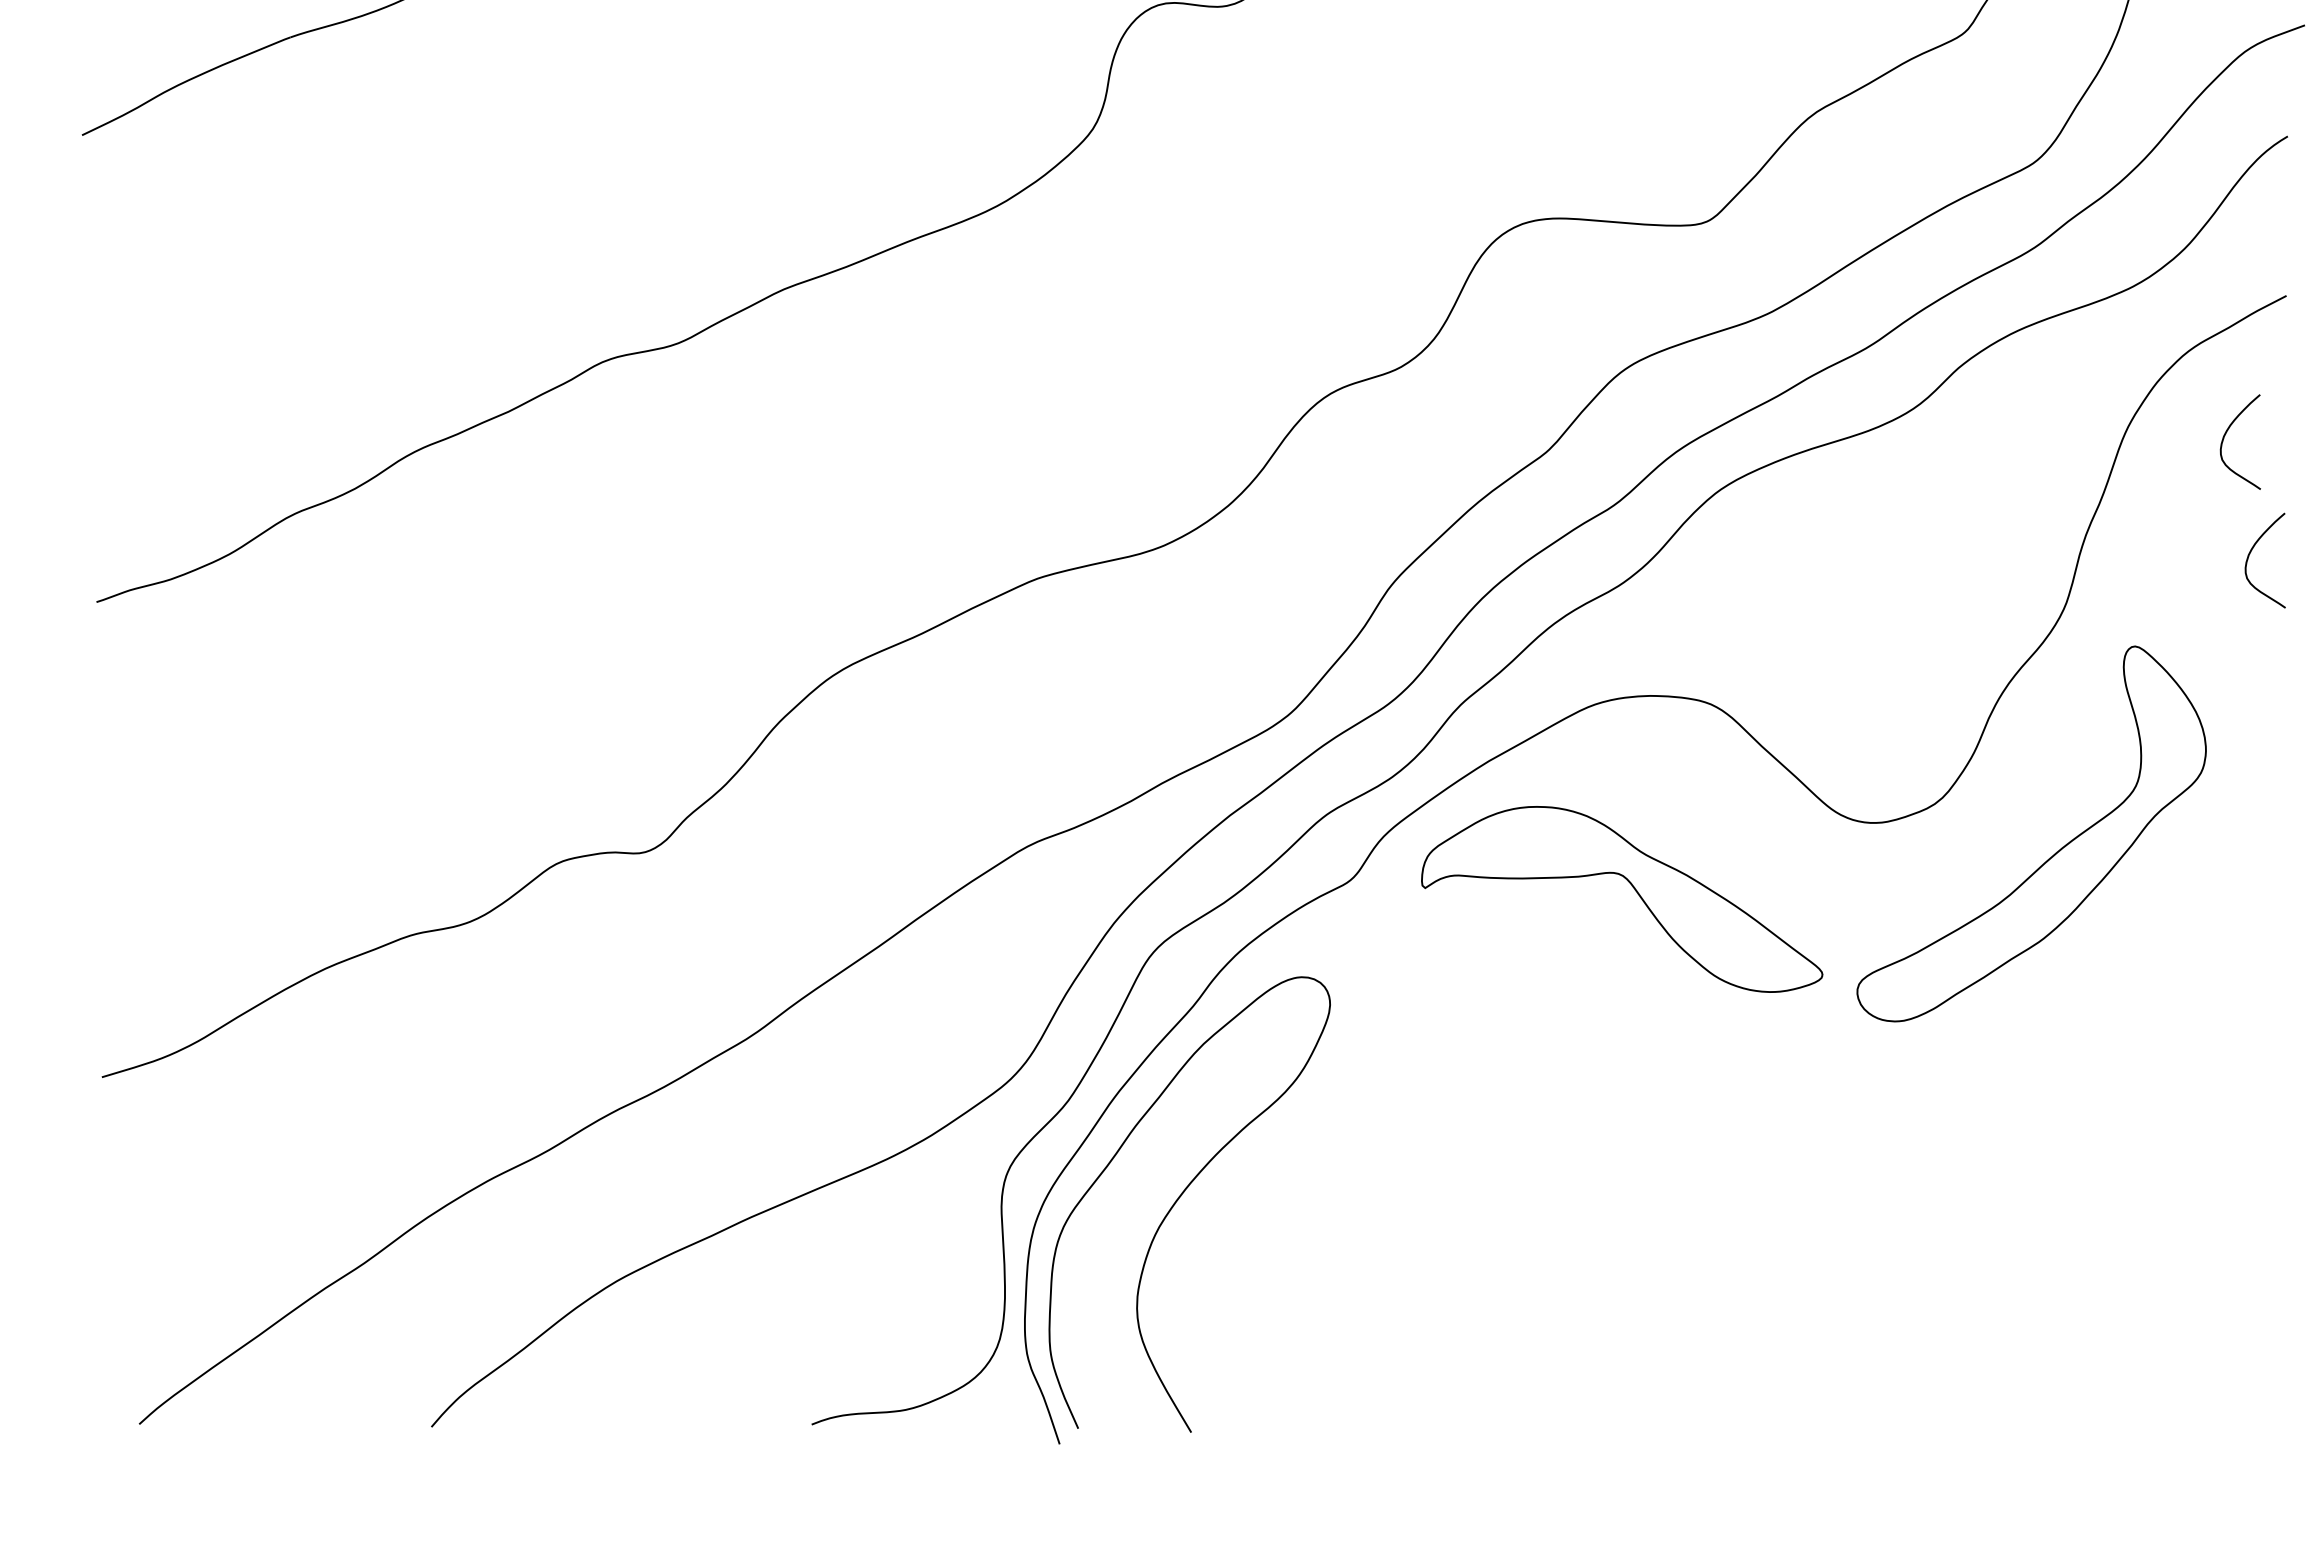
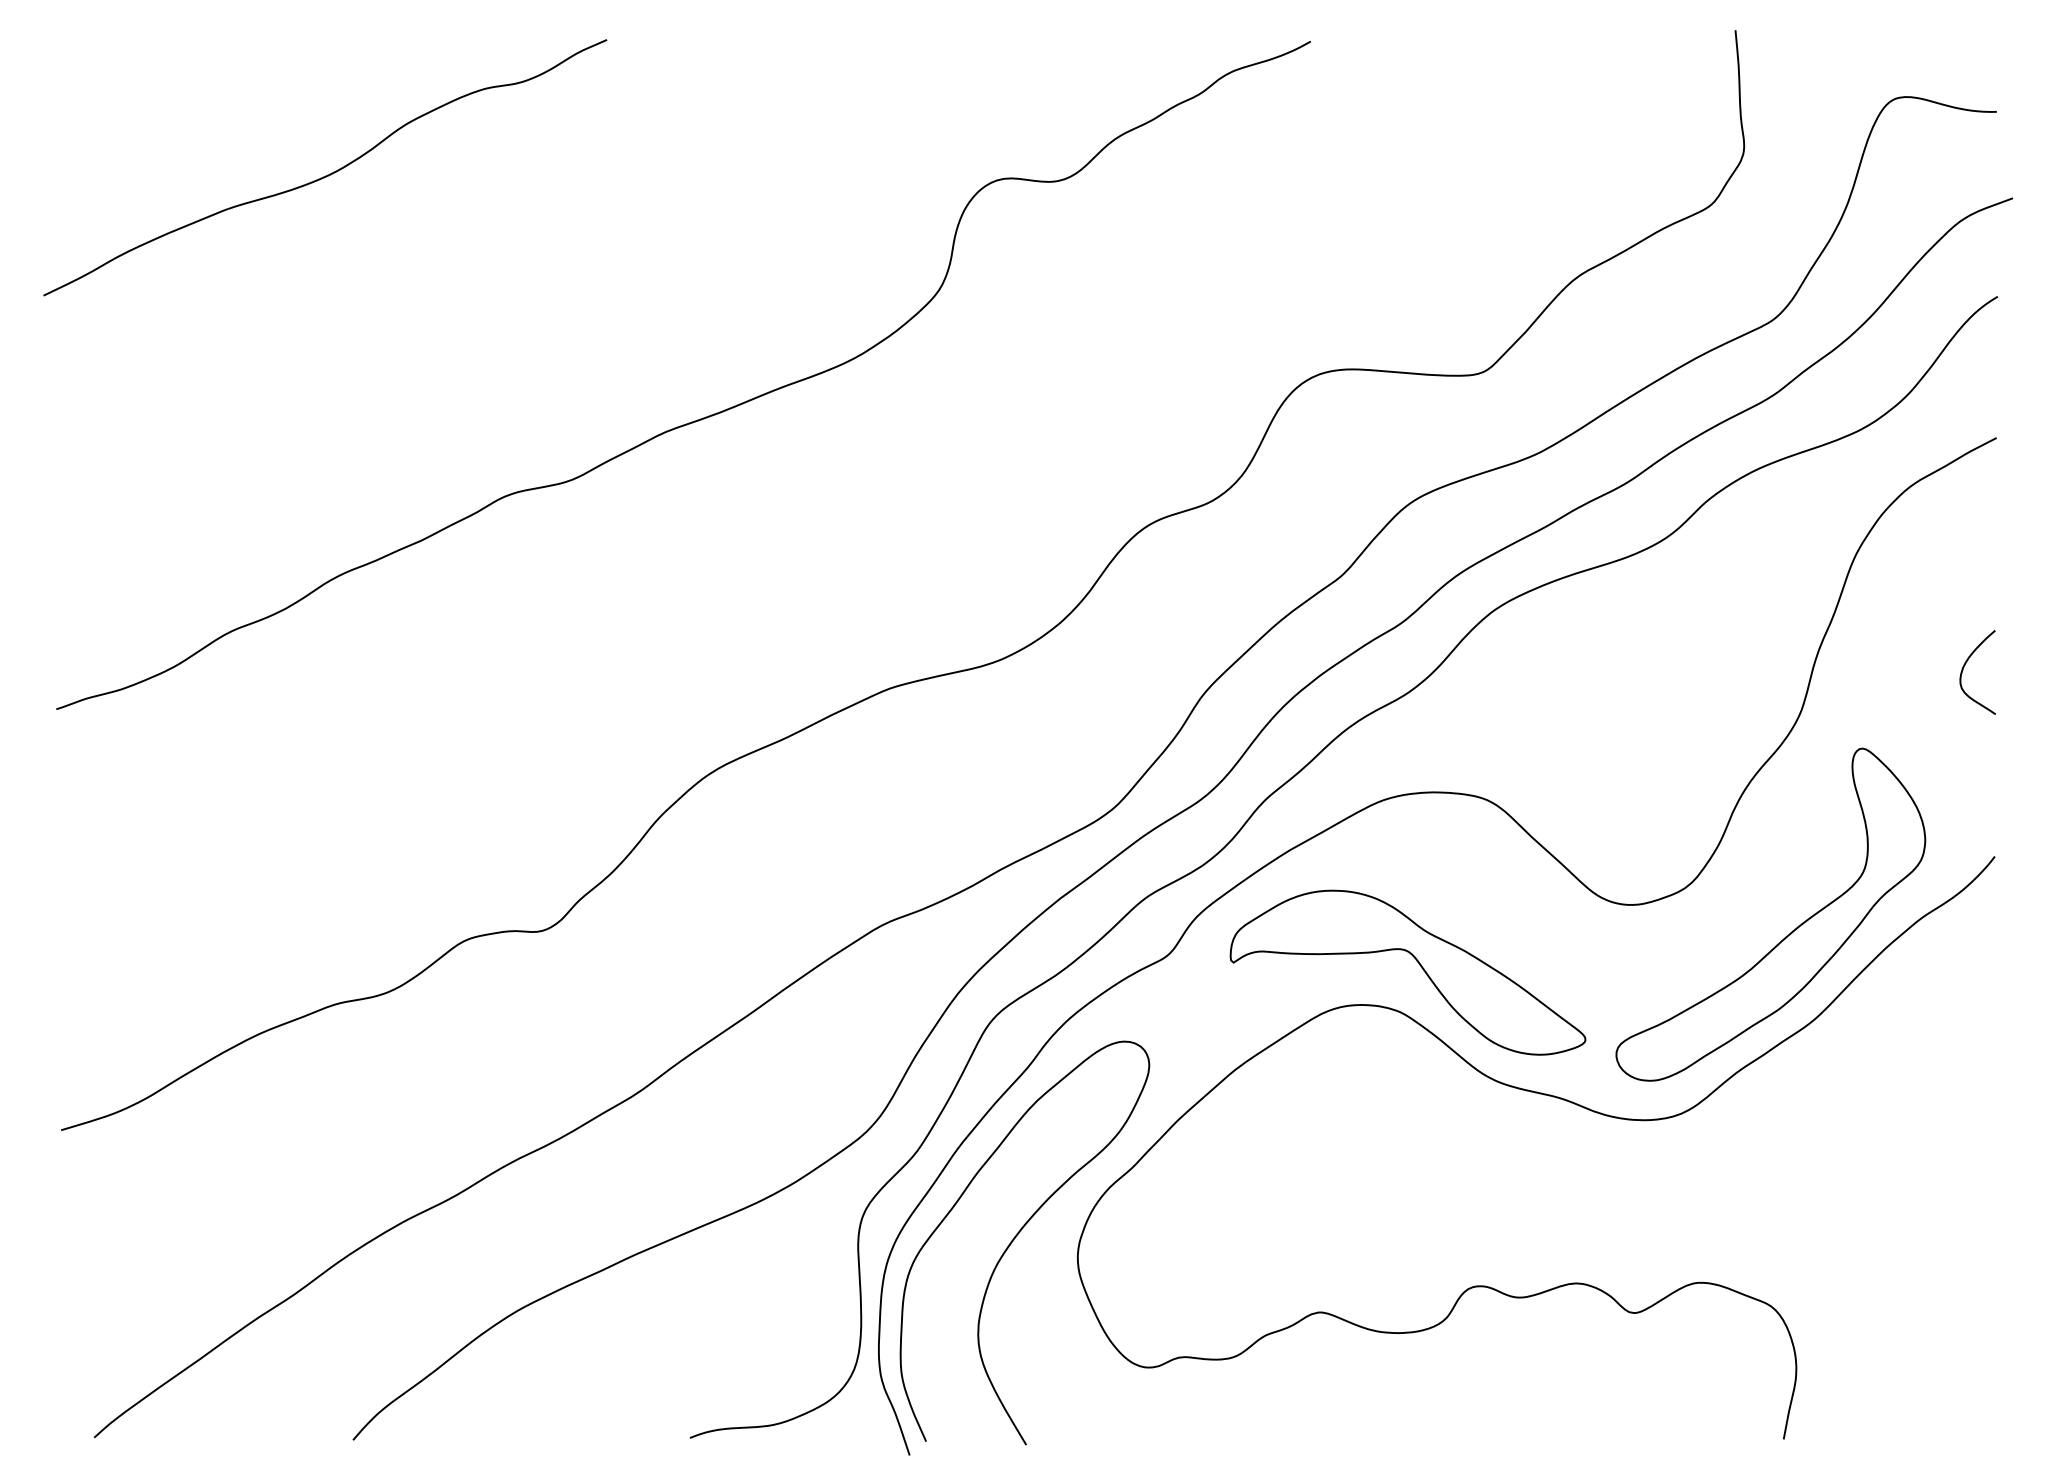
curve: (2226, 434) -> (1943, 560), removed
curve: (1780, 1039) -> (1548, 1096), added

